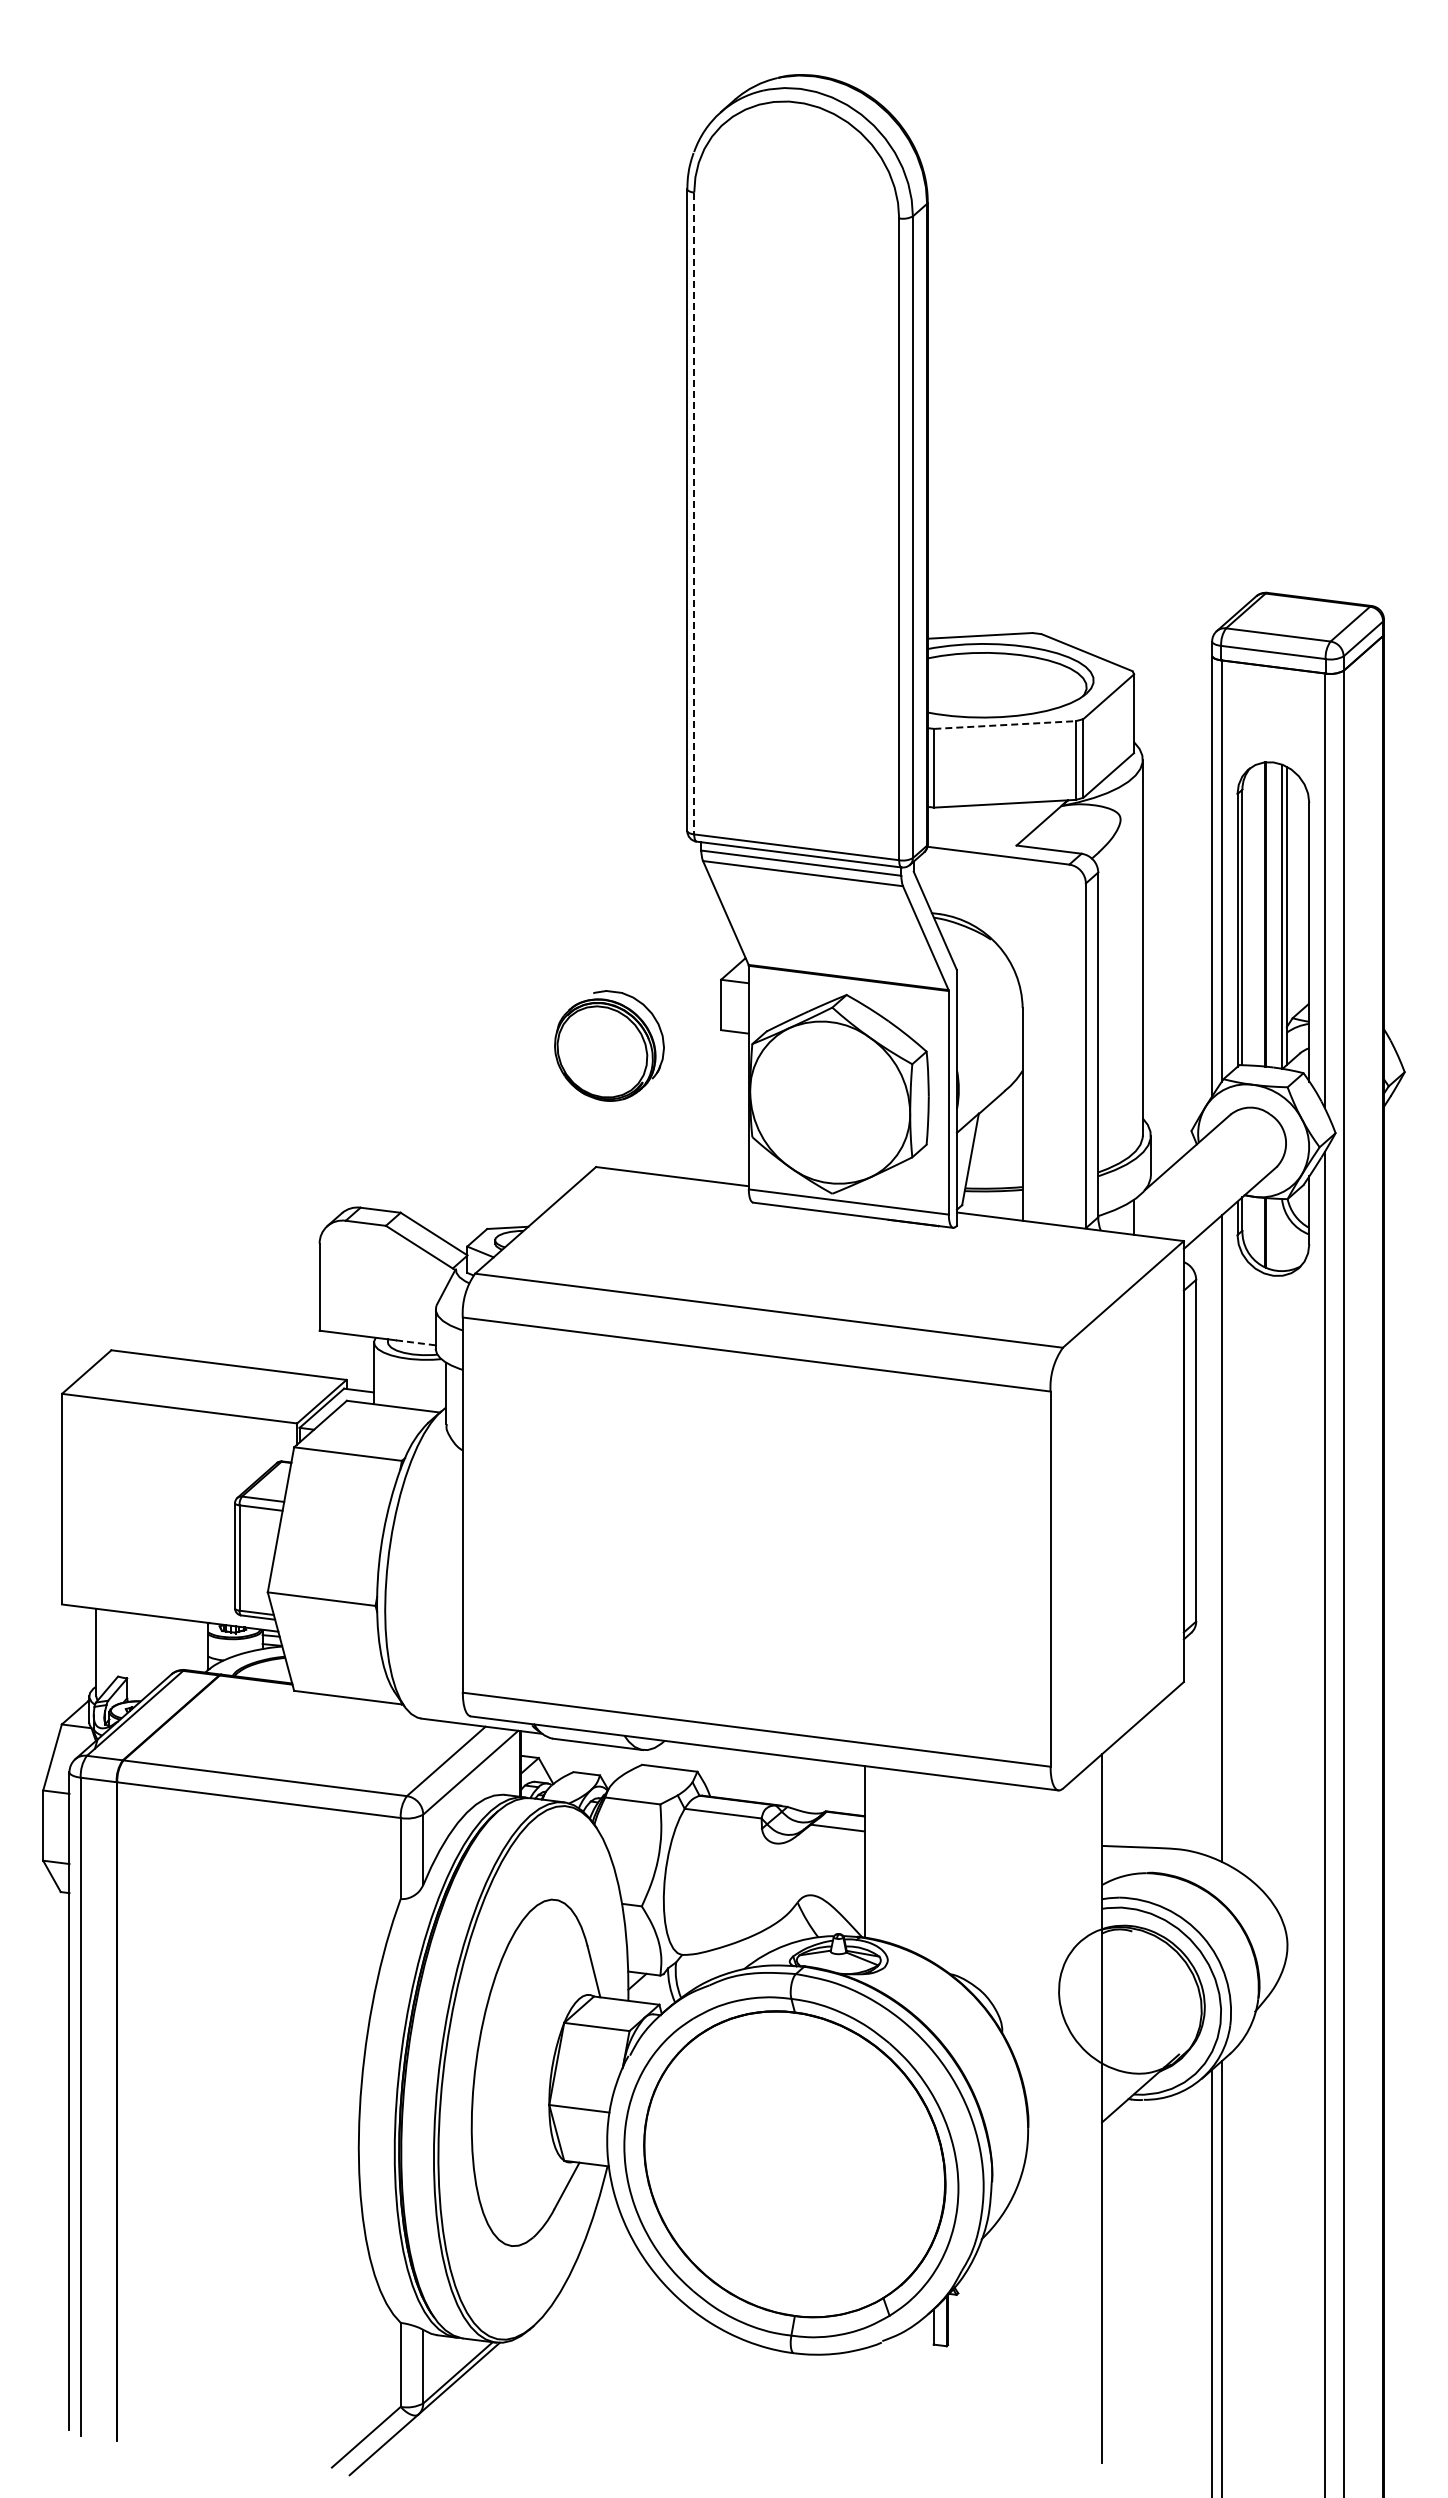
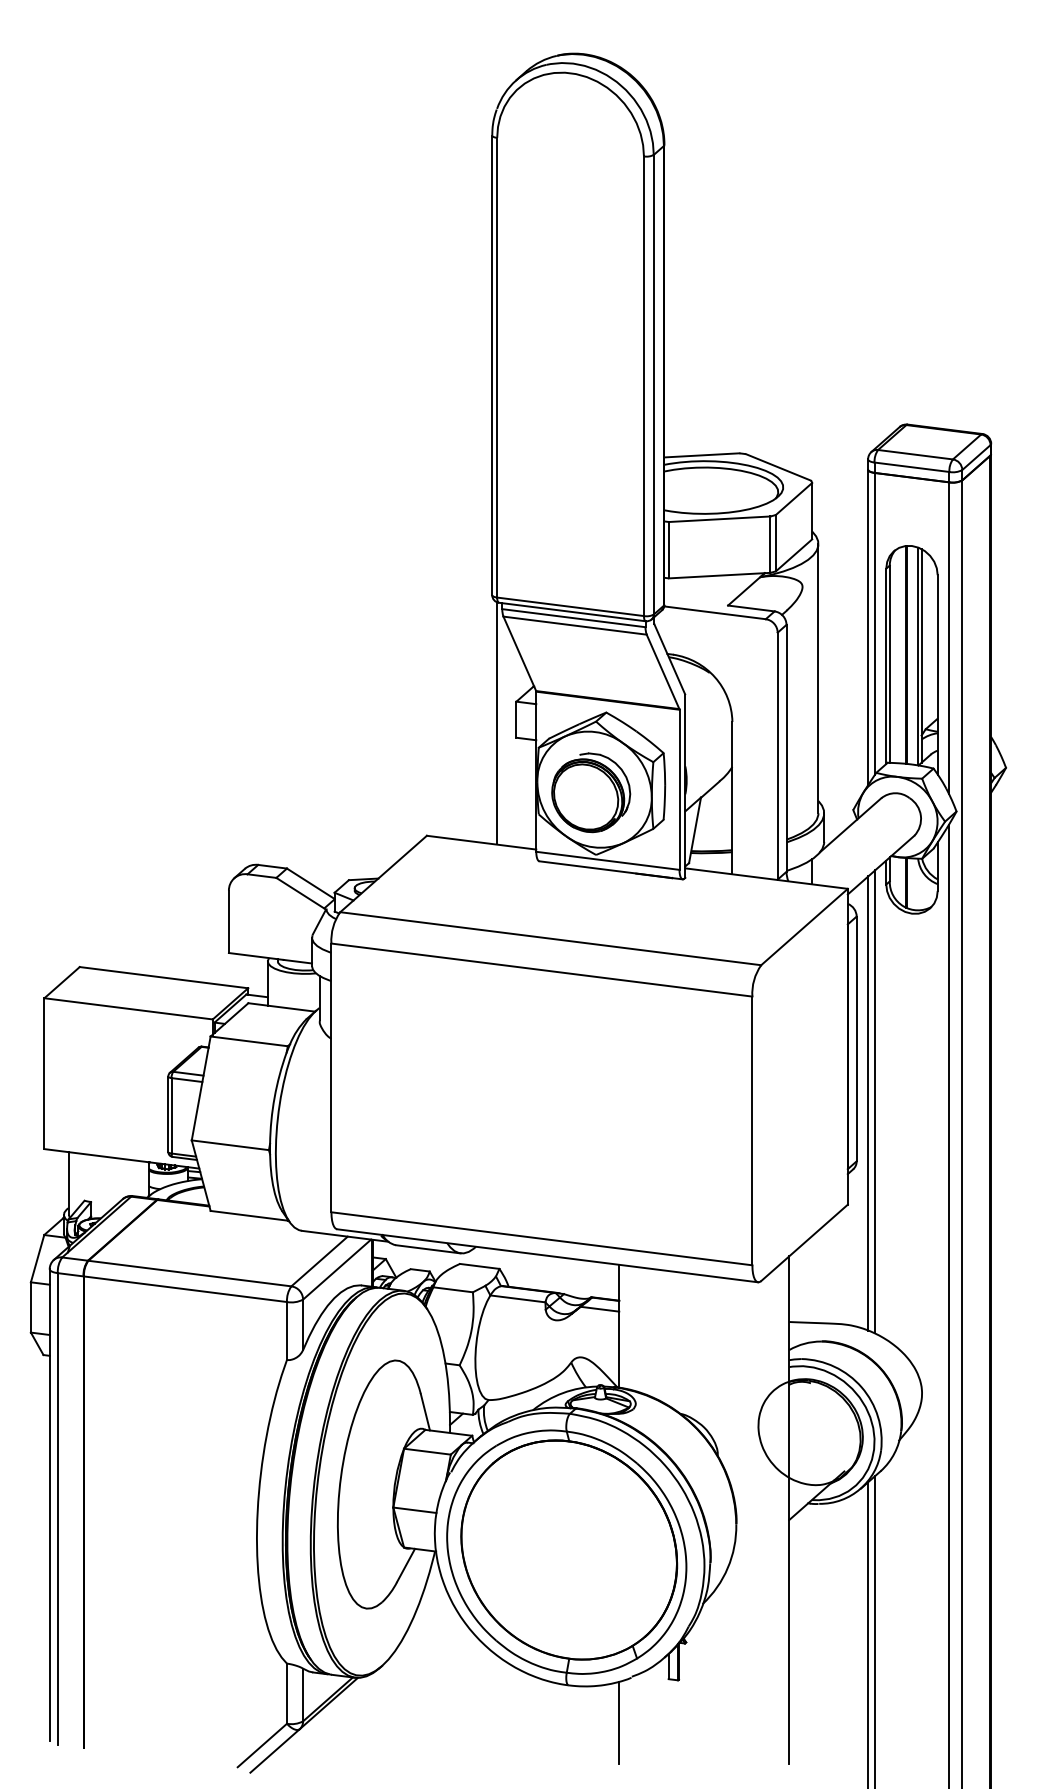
line: (694, 513) -> (497, 367), dashed -> solid
line: (1005, 725) -> (720, 519), dashed -> solid
line: (694, 1009) -> (497, 722), added
part: (609, 1045) -> (591, 792), moved
line: (415, 1342) -> (297, 961), dashed -> solid
line: (1212, 1540) -> (868, 1103), added
line: (864, 2405) -> (619, 1722), added

